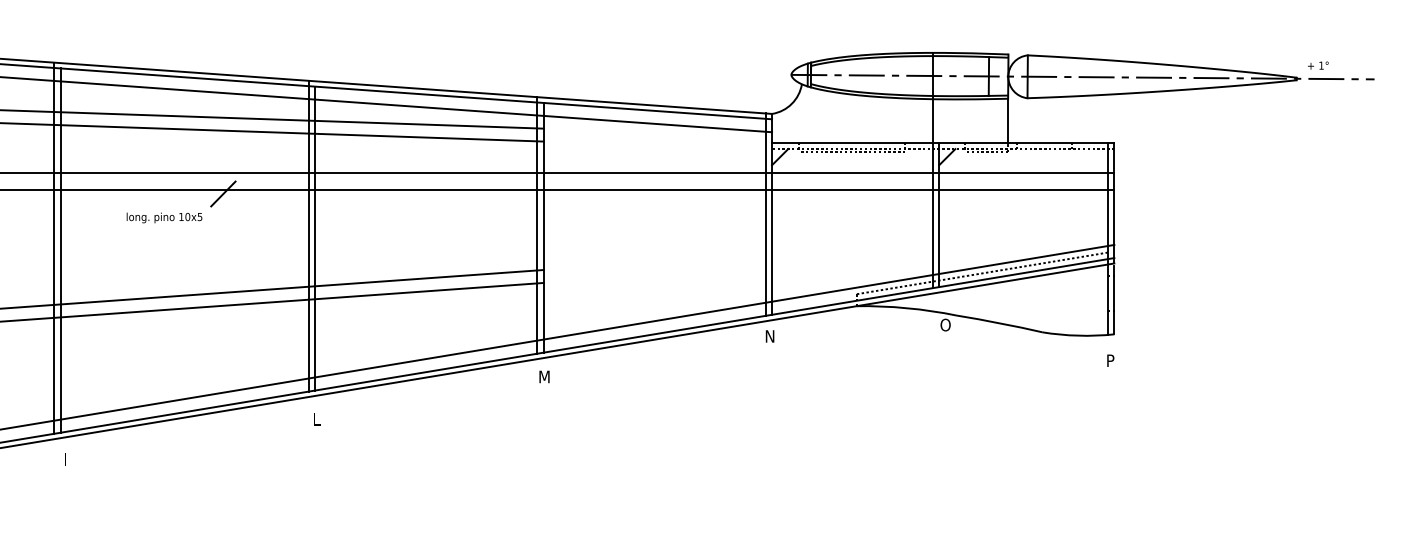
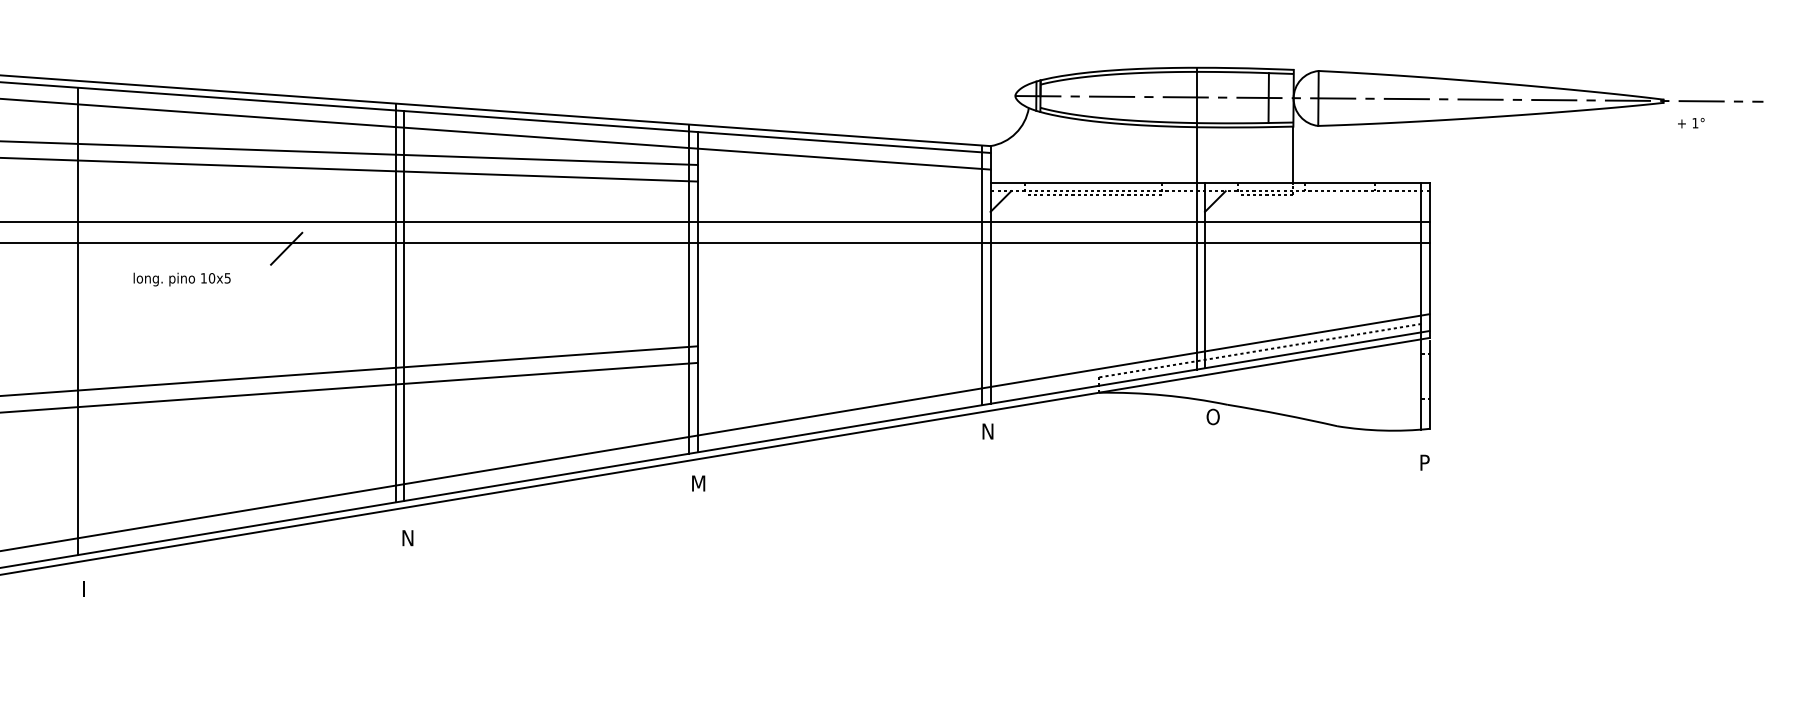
text: (1318, 65) -> (1691, 123), moved
text: (164, 217) -> (181, 279), moved
line: (54, 248) -> (69, 318), removed
text: (317, 419) -> (407, 538), L -> N

